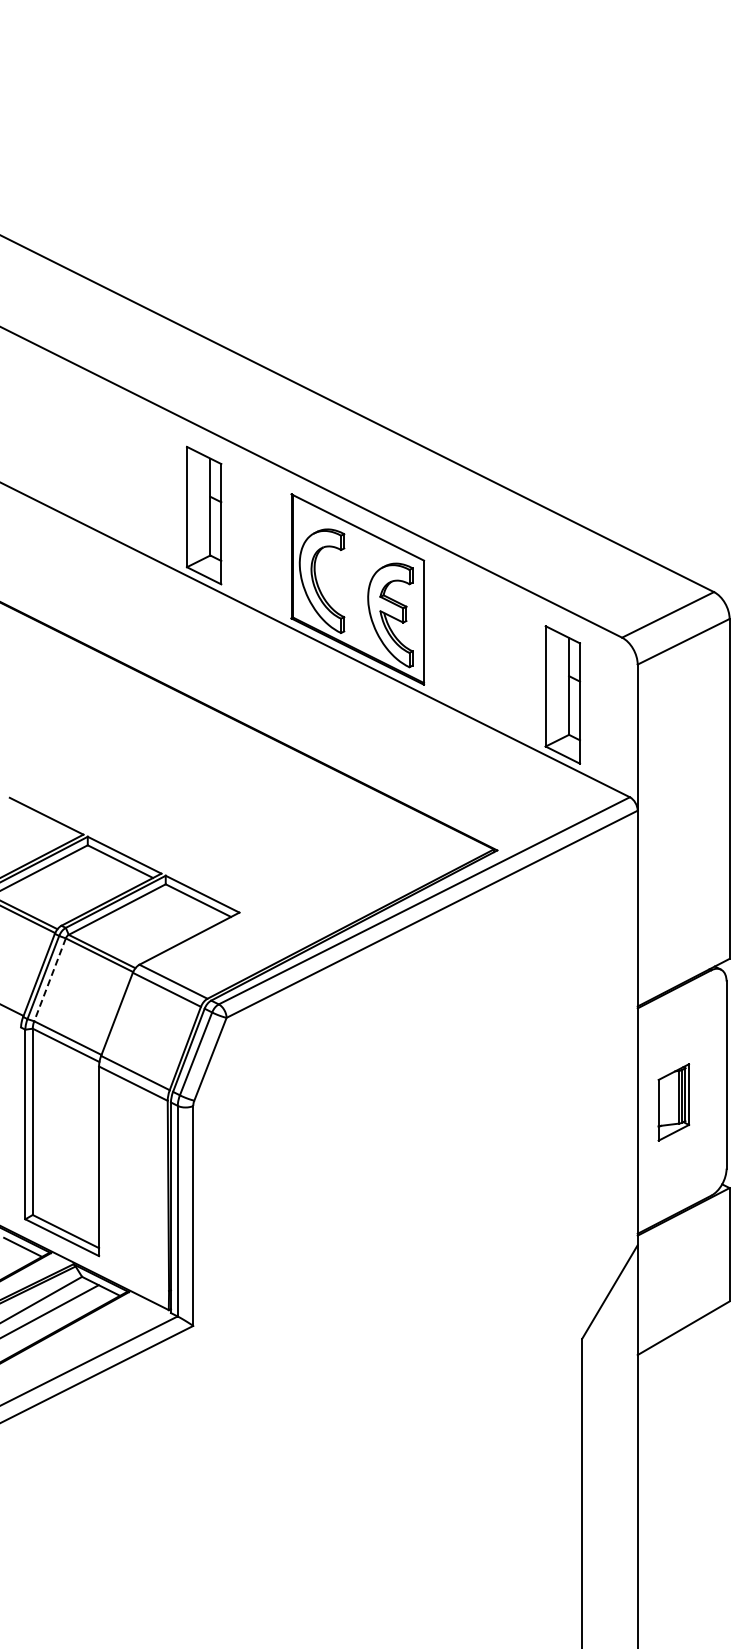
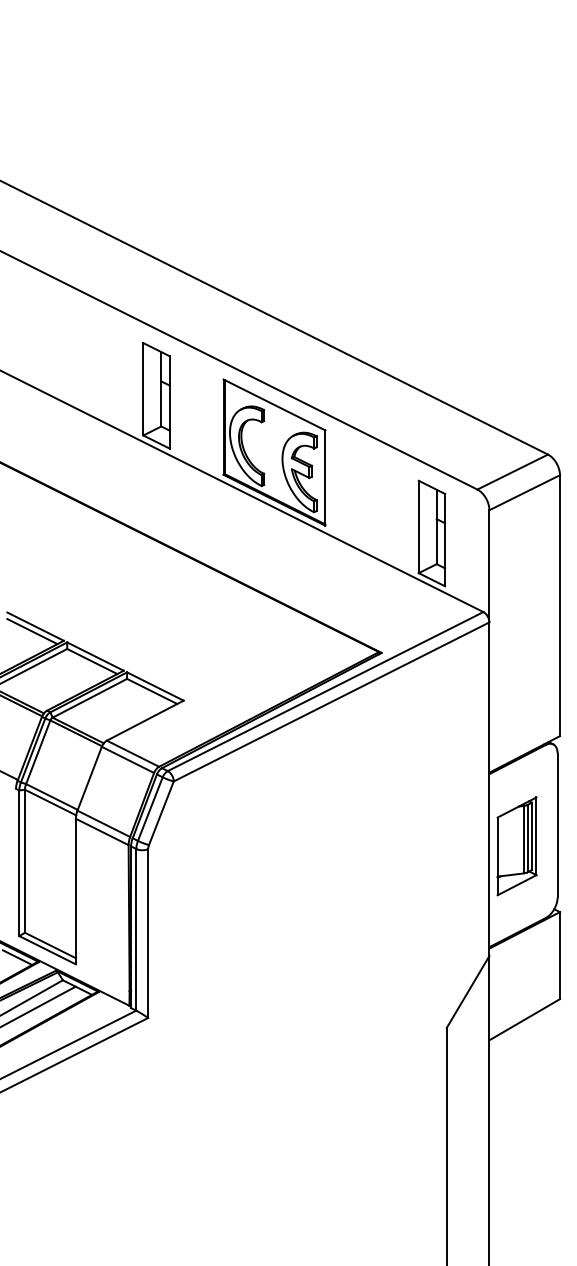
line: (42, 822) -> (32, 631), added
line: (49, 980) -> (37, 752), dashed -> solid
part: (673, 1102) -> (516, 846), size x1.67

